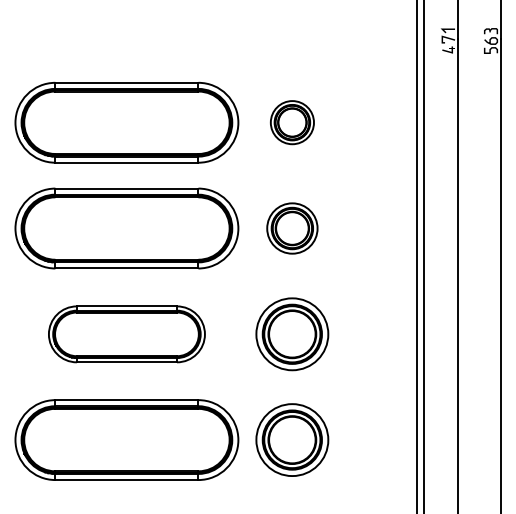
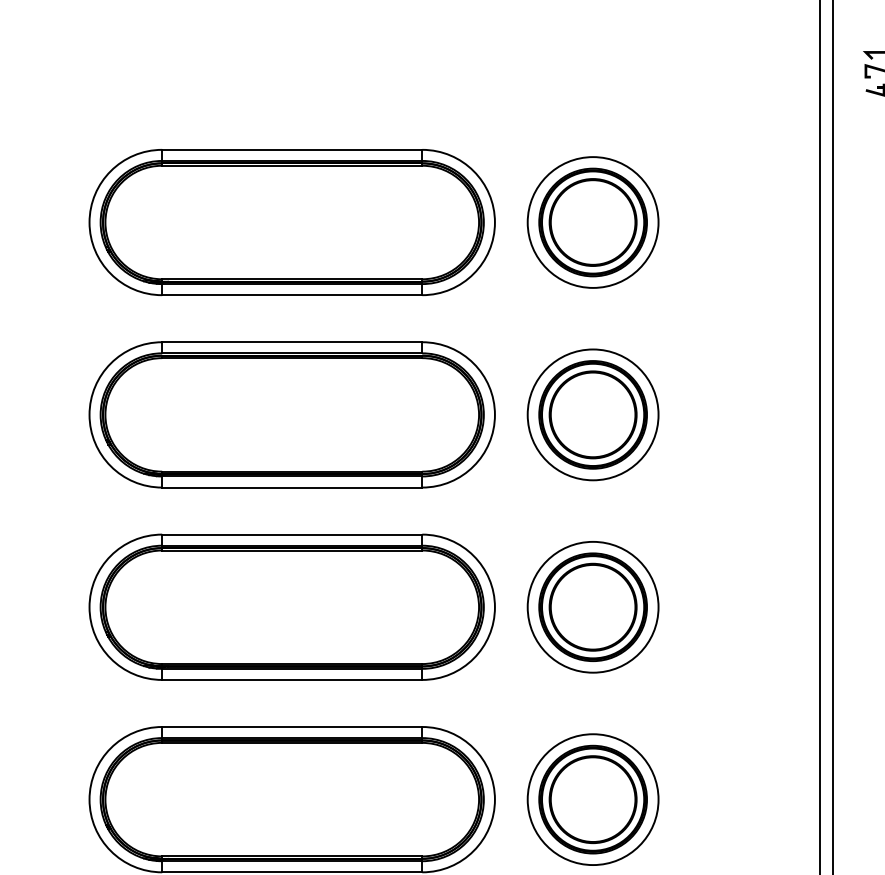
part: (292, 122) -> (593, 222), size x1.67
part: (292, 228) -> (593, 414), size x1.43
part: (126, 334) -> (291, 607), size x1.43

